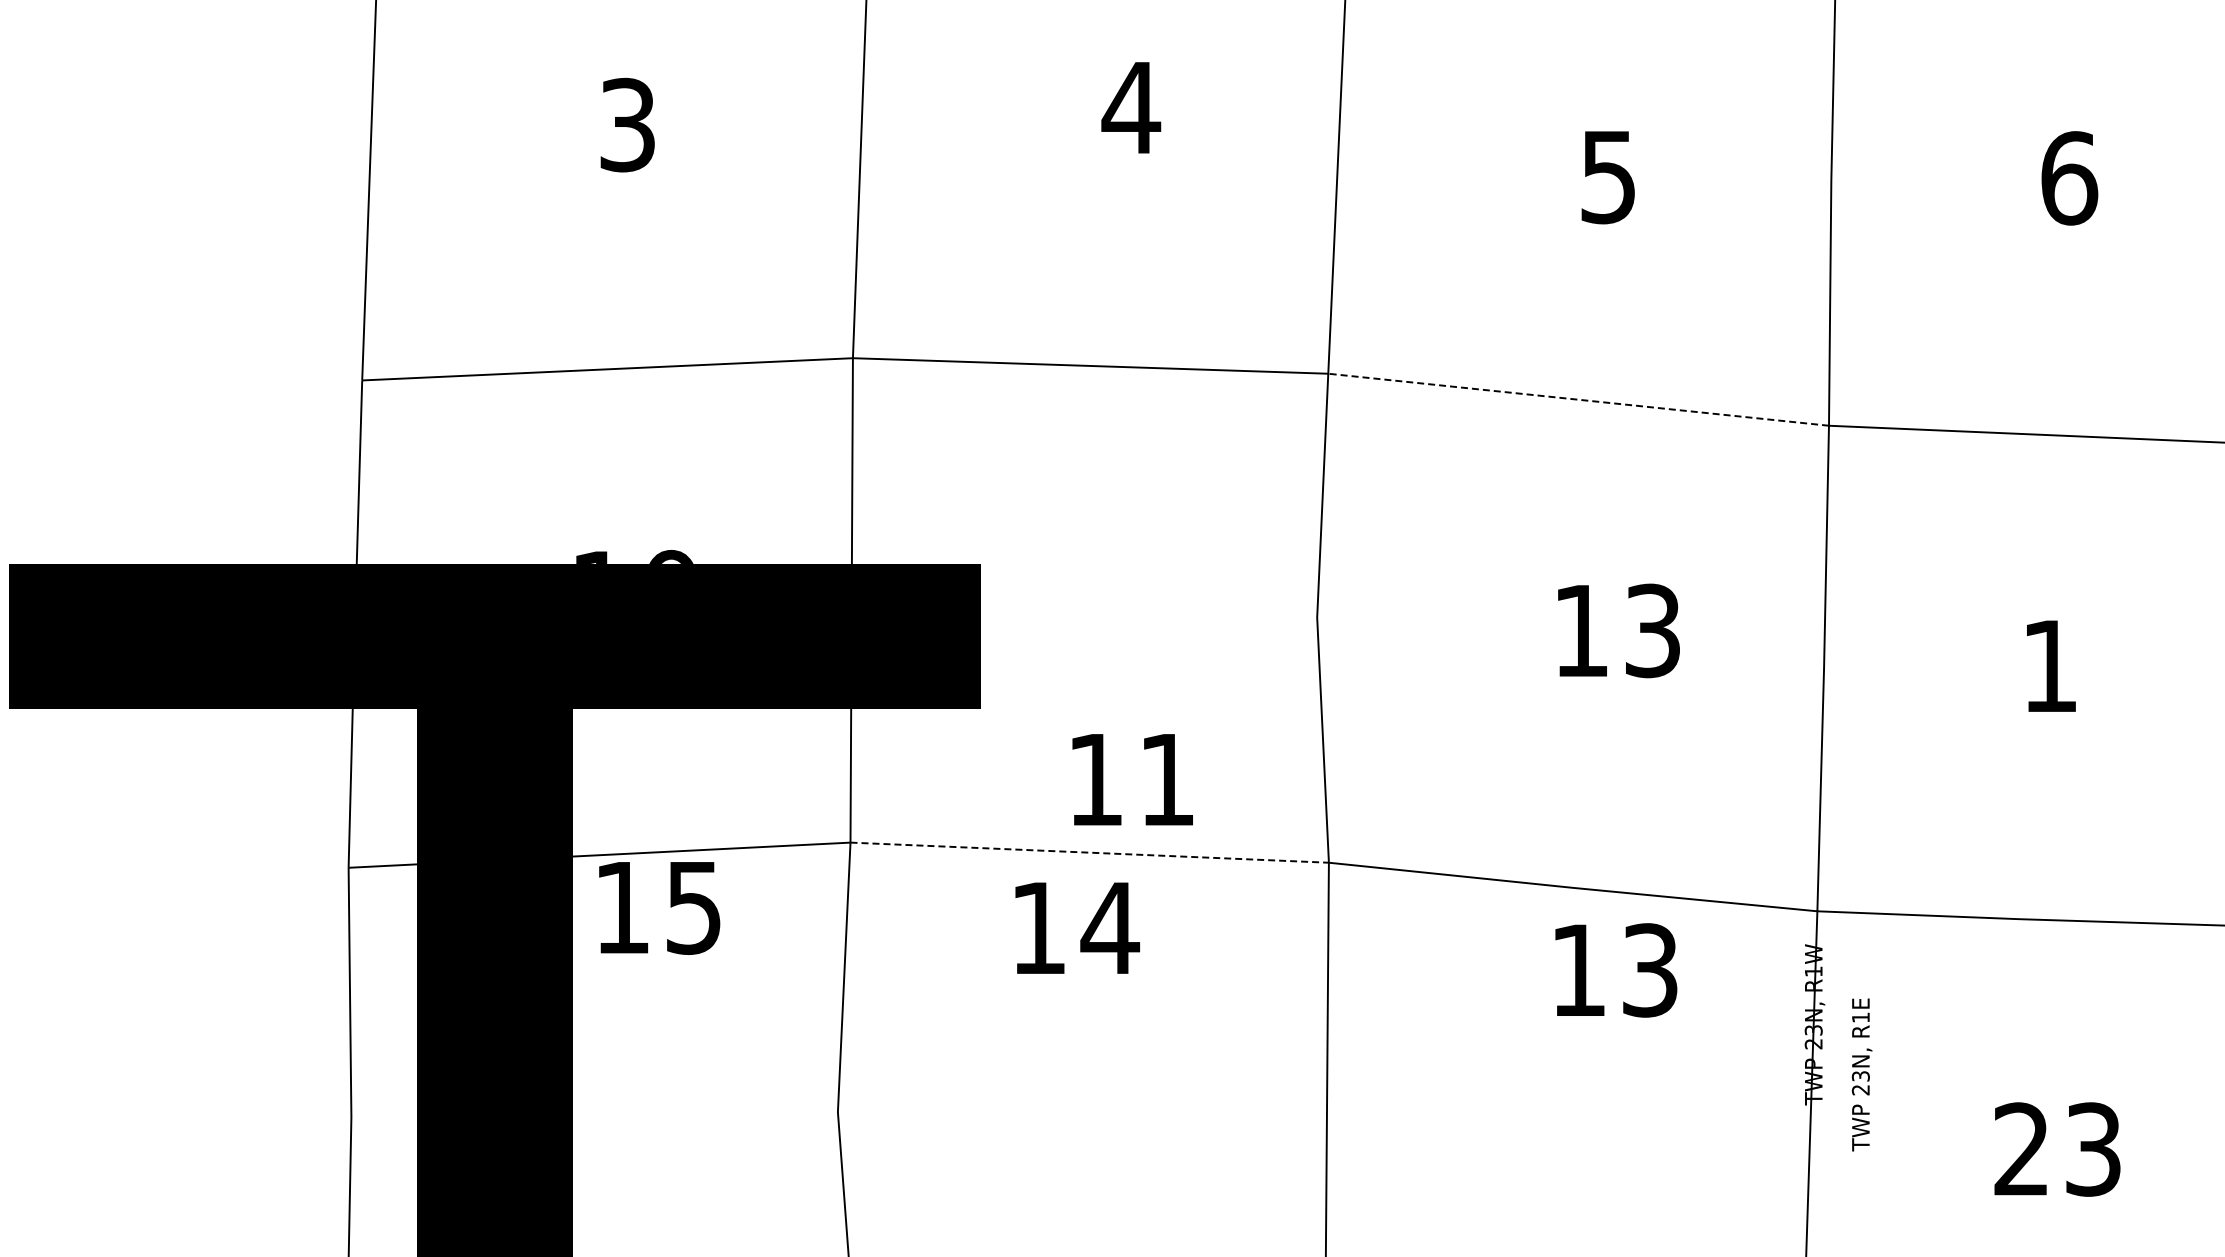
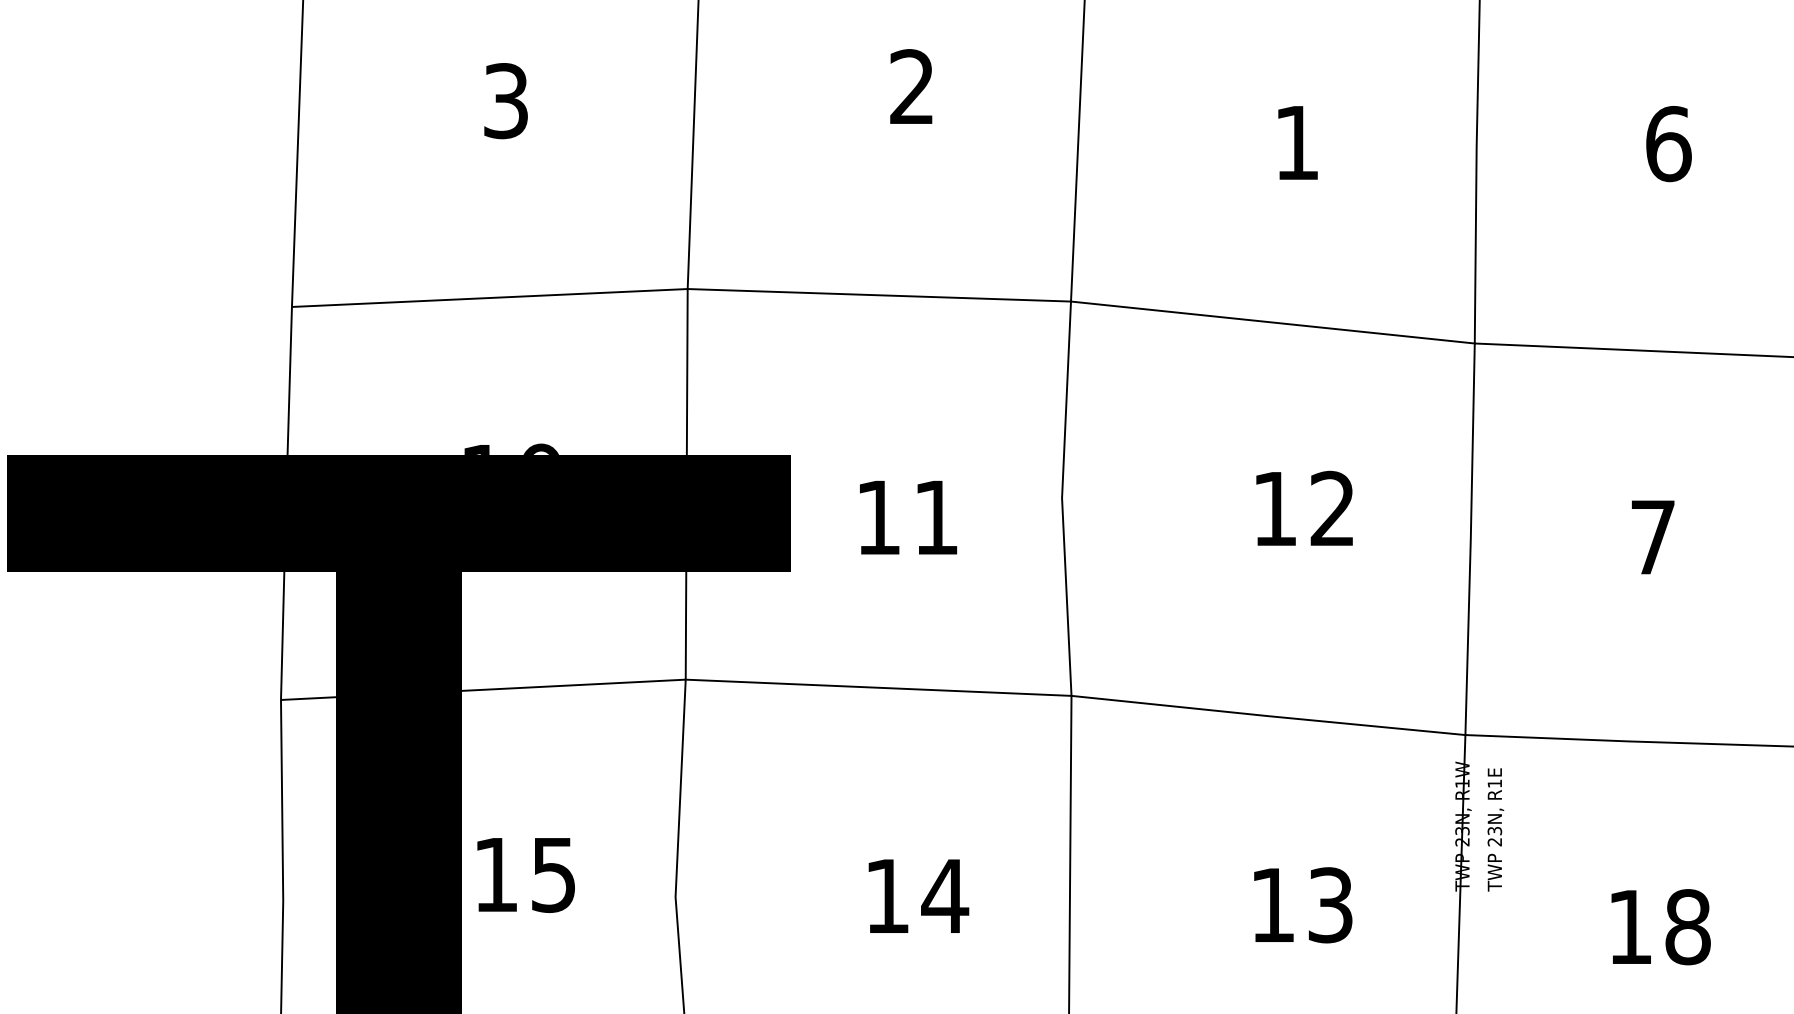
text: (1131, 106) -> (912, 86), 4 -> 2
text: (1607, 177) -> (1296, 143), 5 -> 1
line: (1578, 399) -> (1272, 322), dashed -> solid
text: (1652, 630) -> (1332, 508), 13 -> 12
text: (2049, 665) -> (1652, 536), 1 -> 7
text: (1132, 779) -> (908, 517), moved
line: (1090, 852) -> (879, 687), dashed -> solid
text: (659, 908) -> (526, 875), moved
text: (1077, 927) -> (918, 895), moved
text: (1616, 970) -> (1303, 905), moved
text: (1861, 1074) -> (1495, 829), moved
text: (2057, 1149) -> (1659, 927), 23 -> 18

